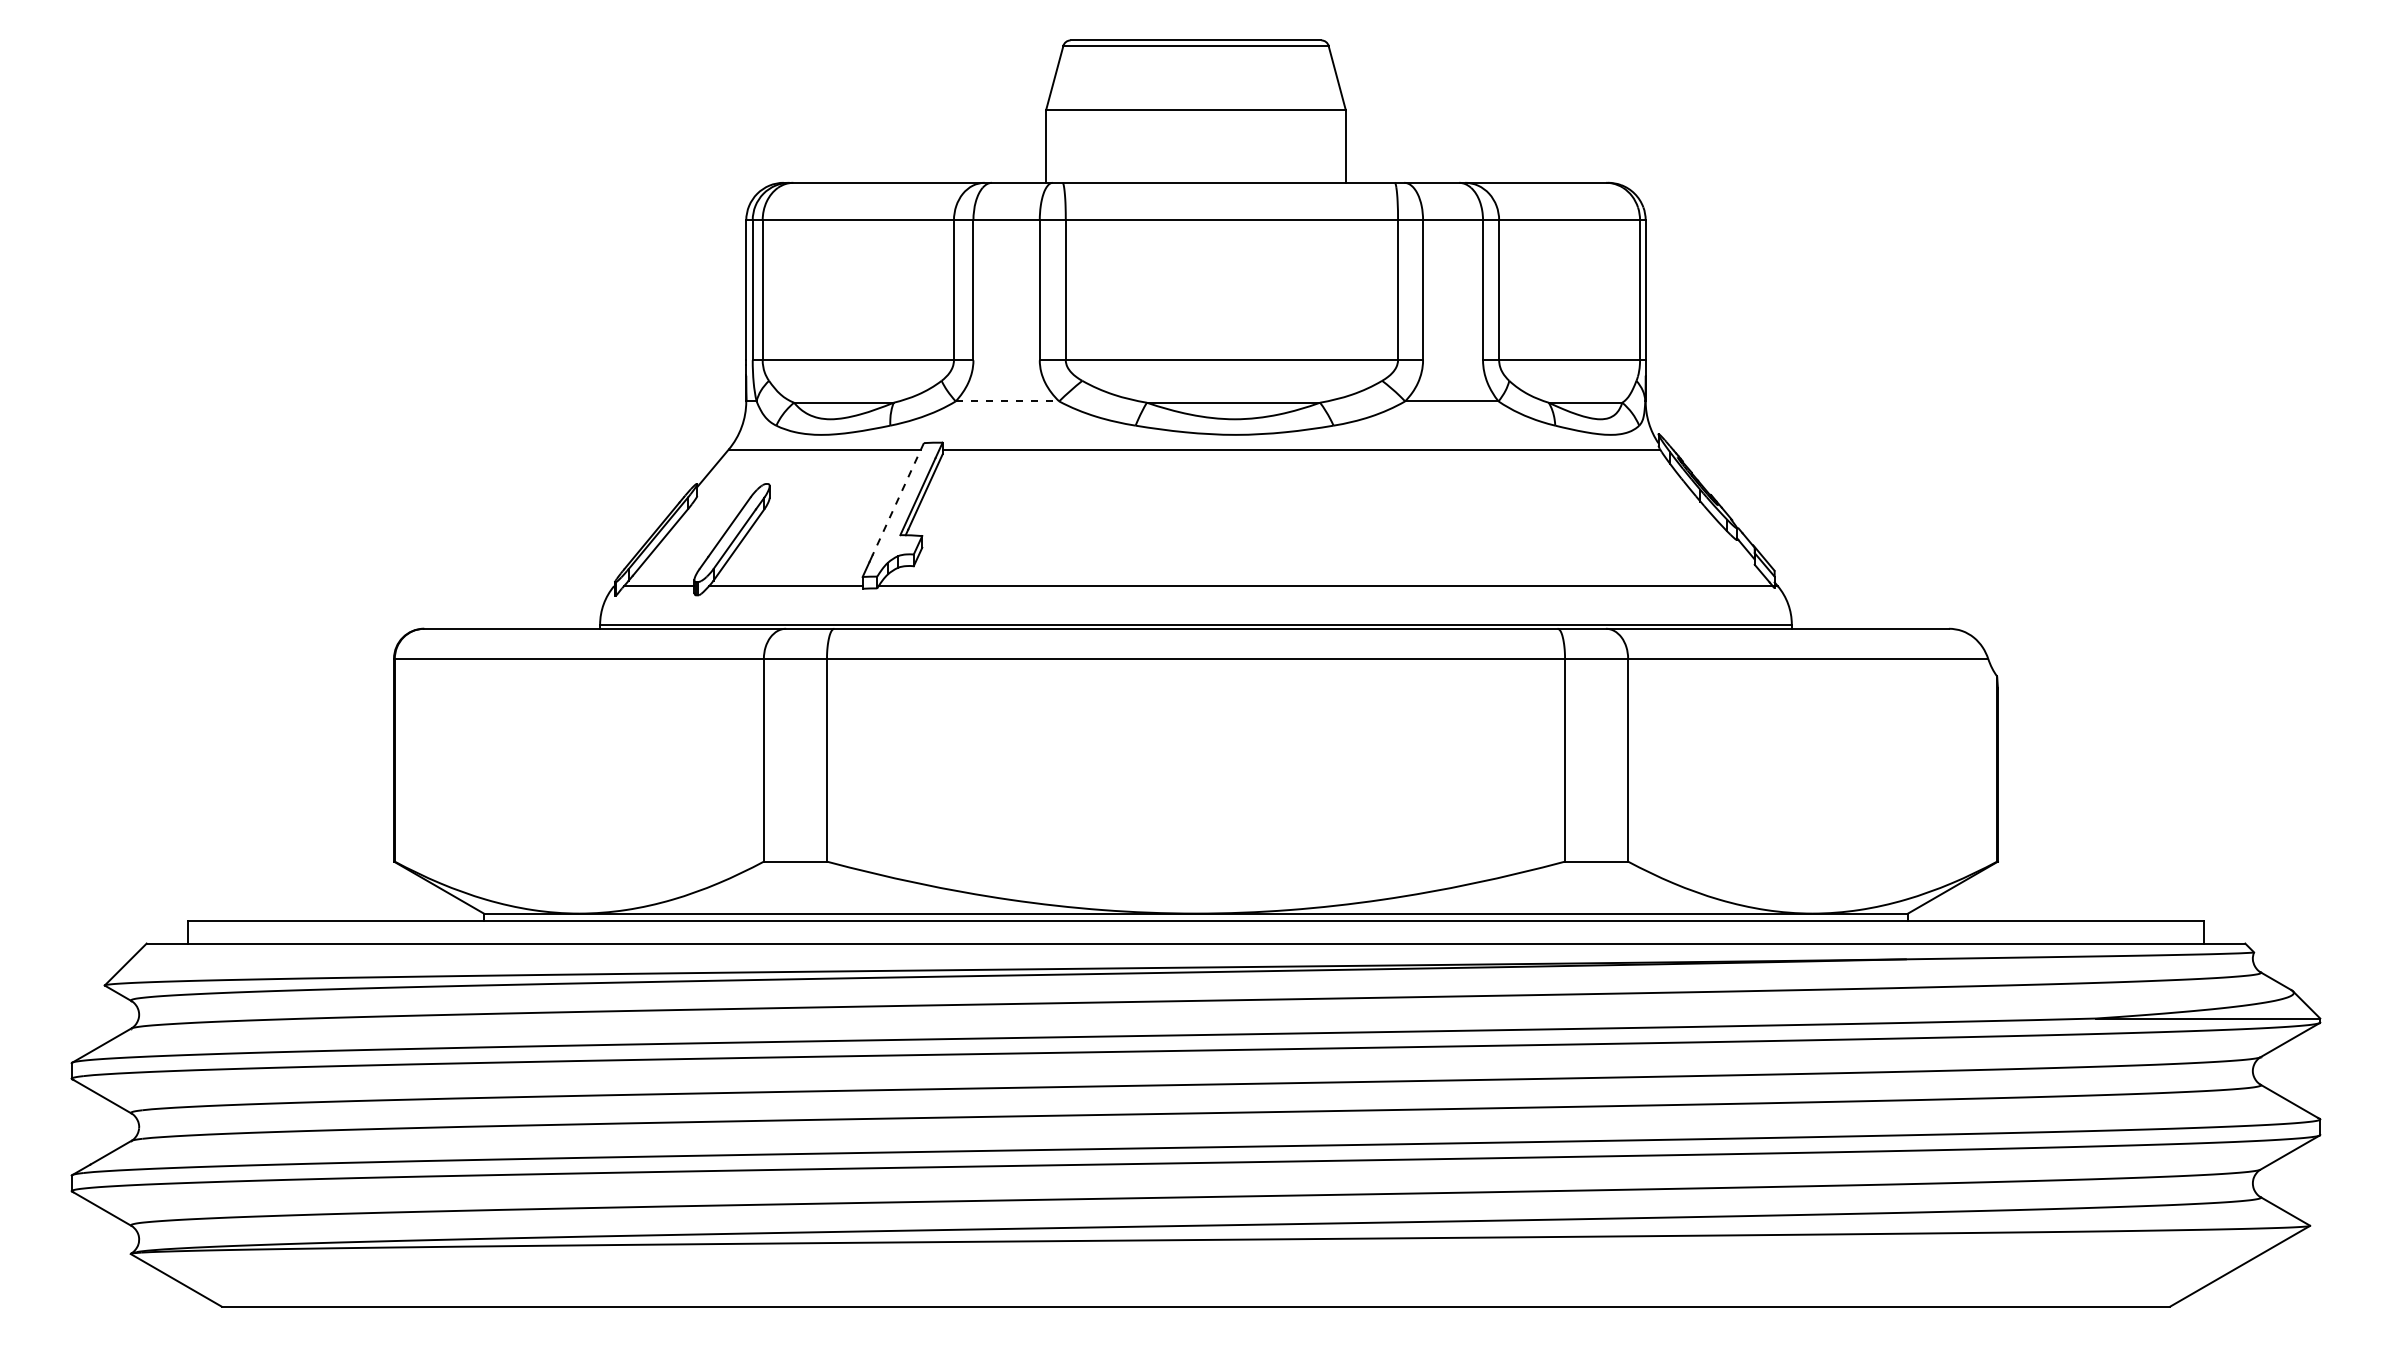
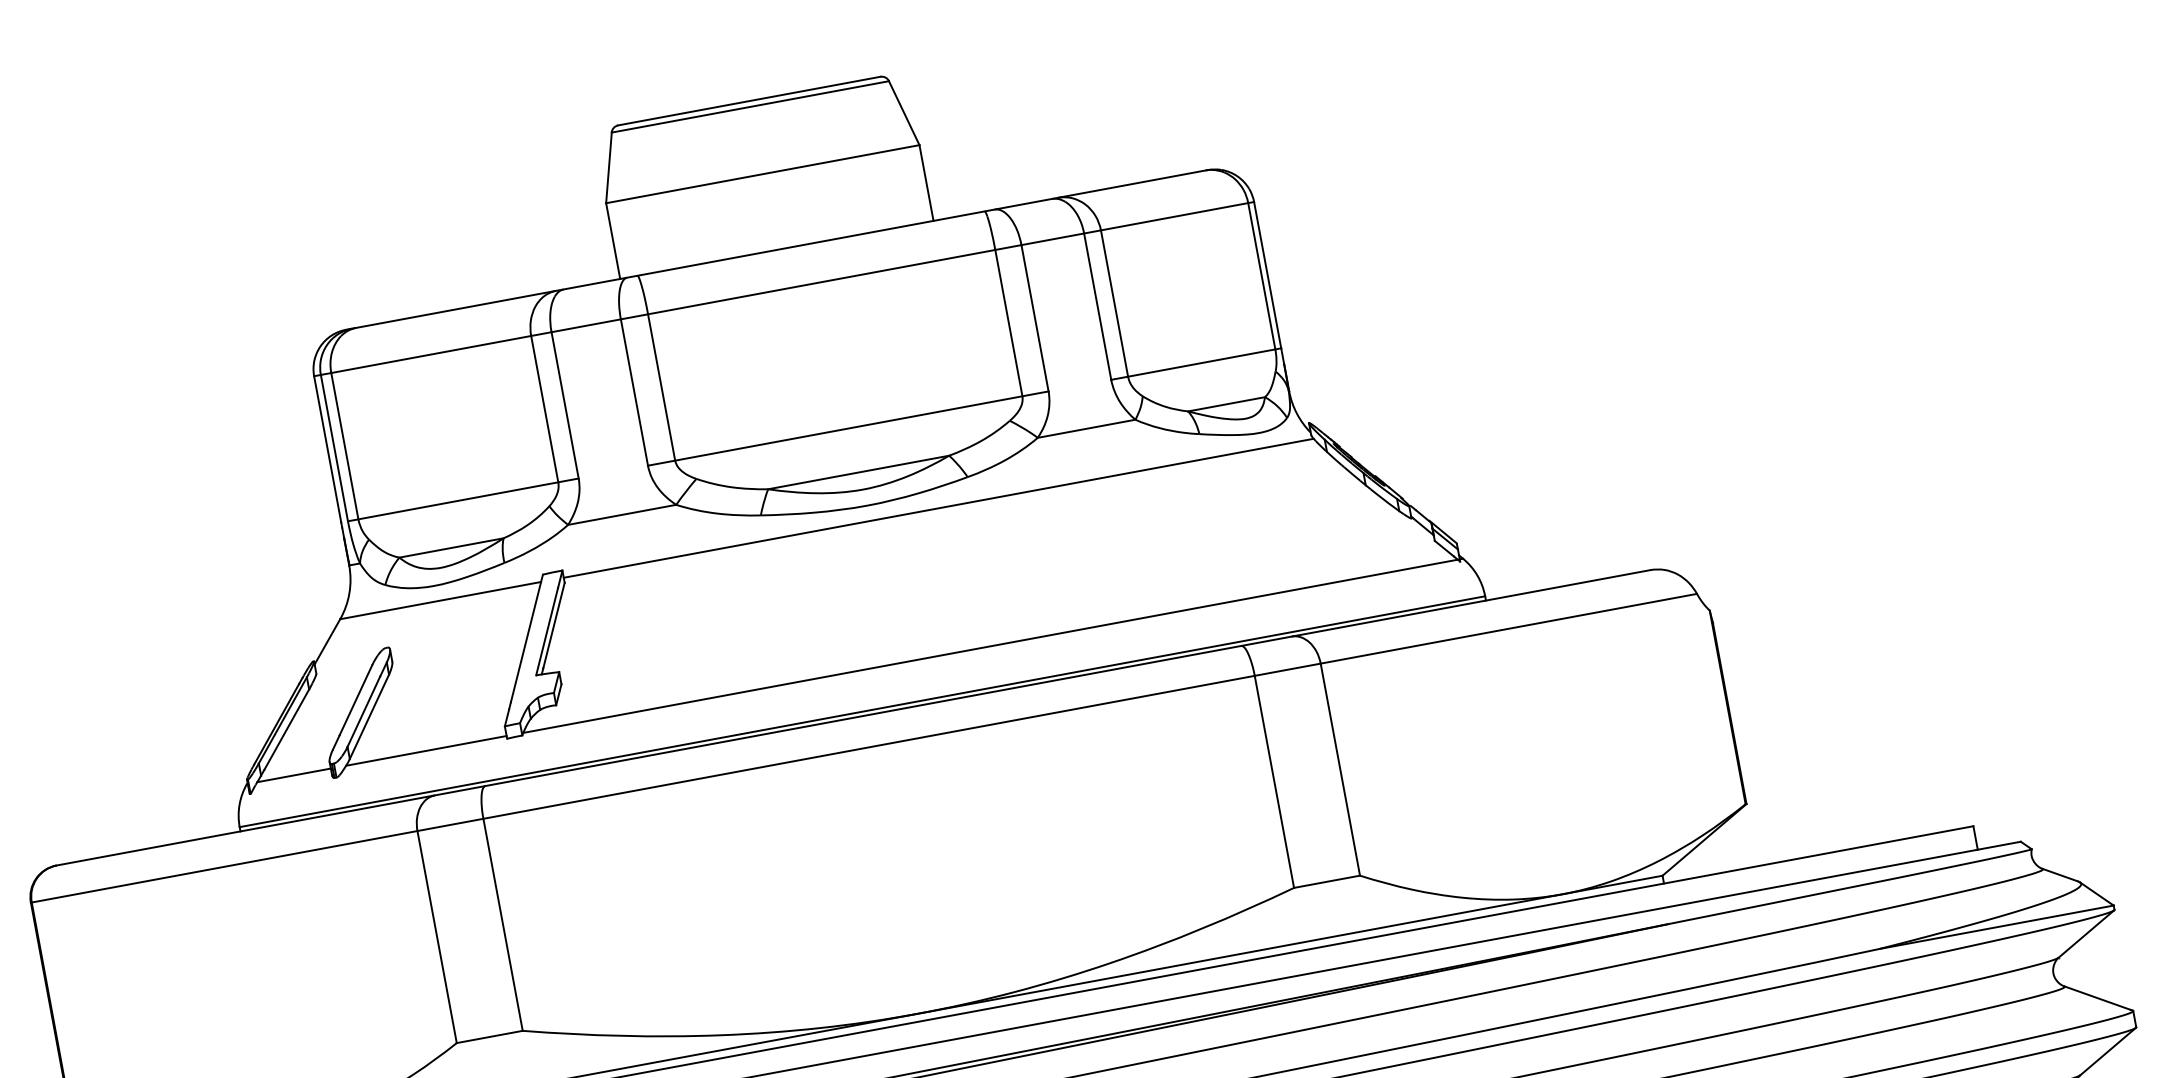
line: (1007, 401) -> (622, 514), dashed -> solid
line: (898, 499) -> (527, 638), dashed -> solid

